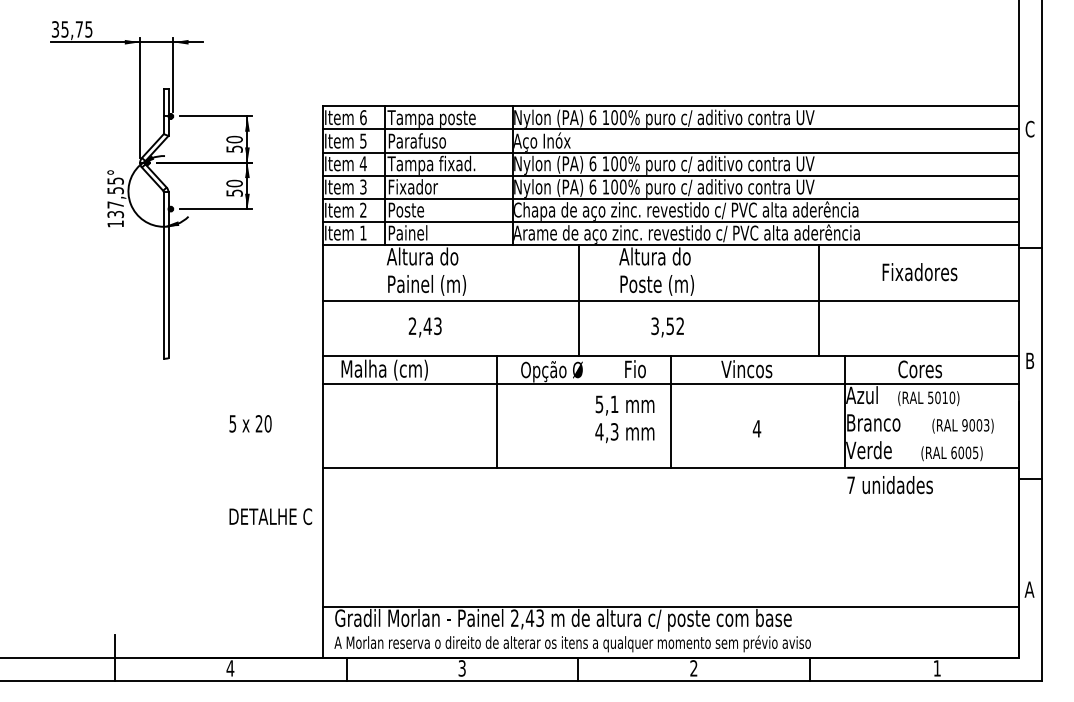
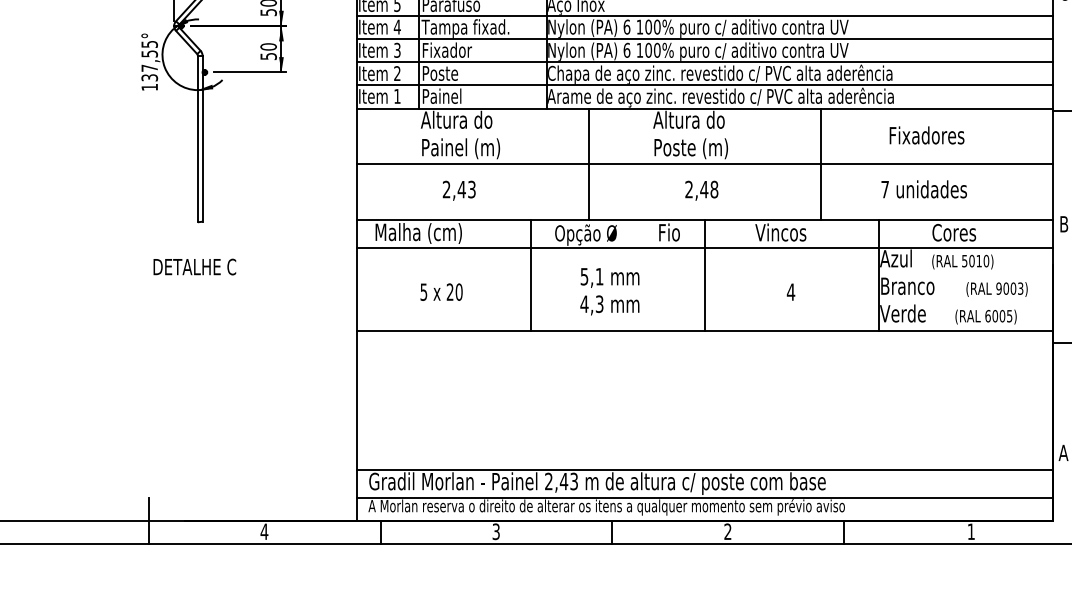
text: (919, 272) -> (926, 135), moved
line: (579, 300) -> (589, 163), moved
line: (818, 300) -> (820, 163), moved
text: (667, 326) -> (701, 189), 3,52 -> 2,48
text: (624, 419) -> (609, 291), moved
text: (250, 423) -> (441, 291), moved
text: (889, 485) -> (923, 189), moved
text: (270, 516) -> (194, 266), moved
line: (670, 634) -> (704, 497), added

